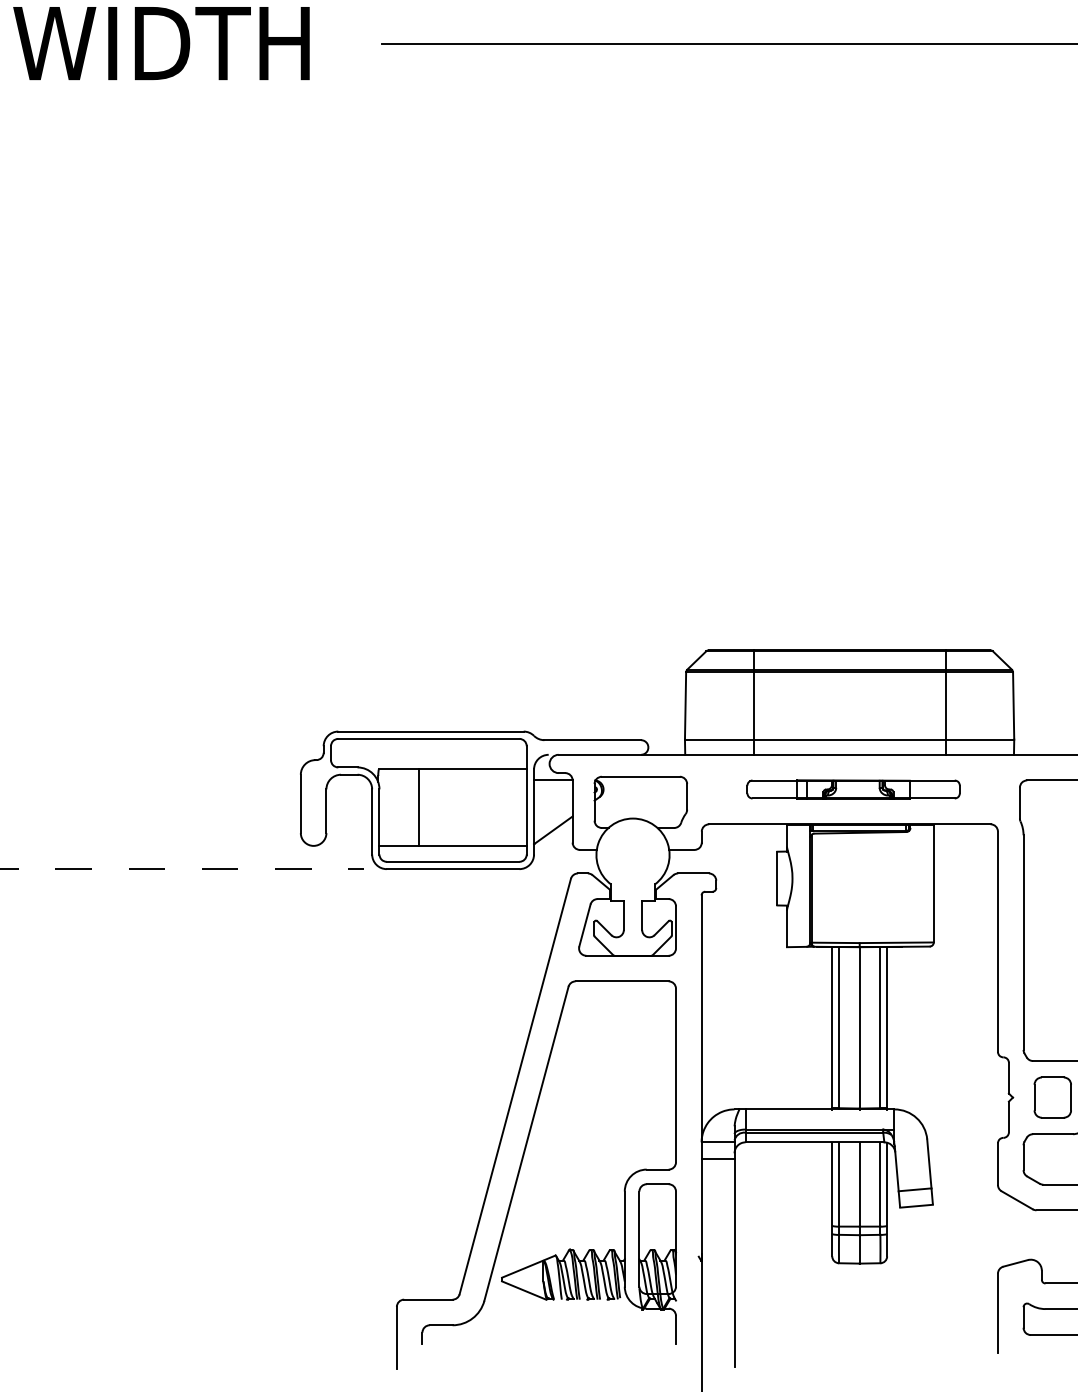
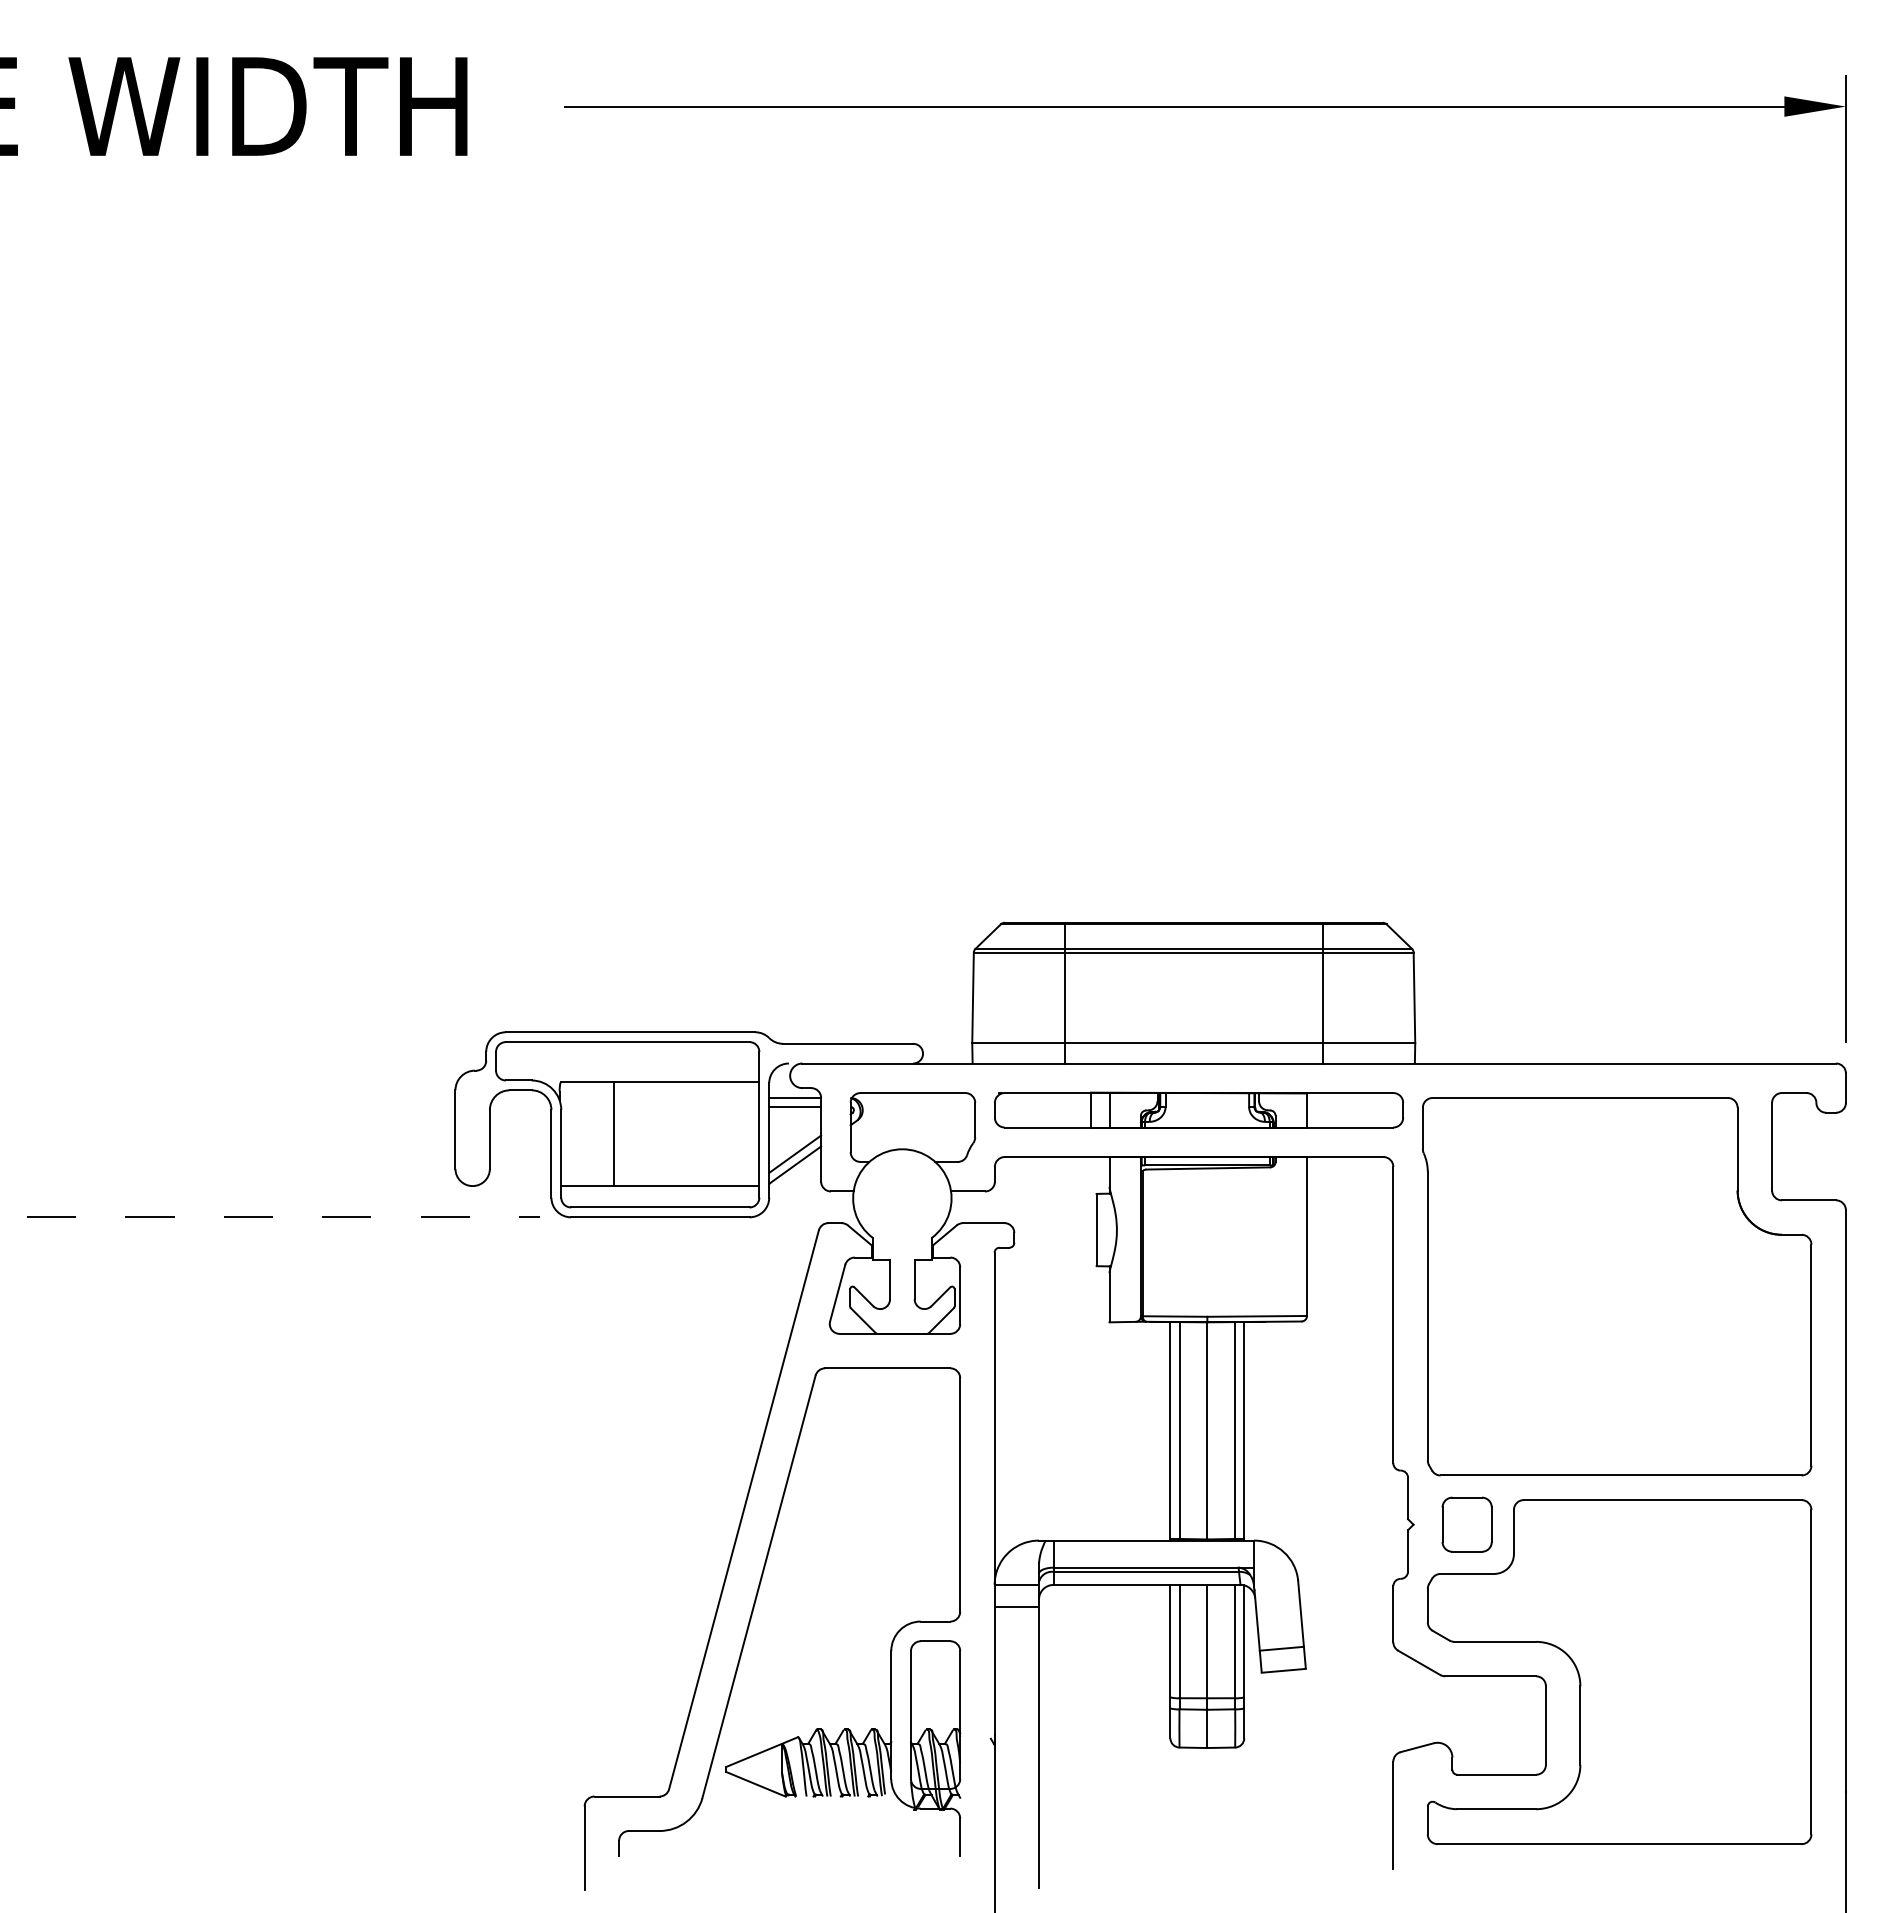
line: (553, 786) -> (795, 1106), added
part: (853, 788) -> (1199, 1109), size x1.43
line: (553, 821) -> (795, 1153), added

